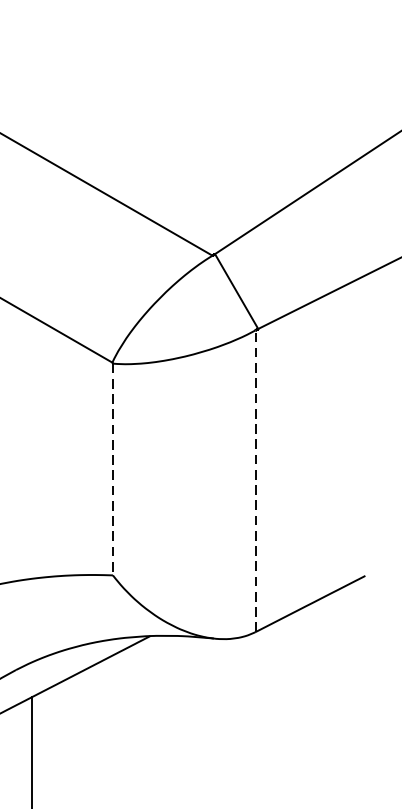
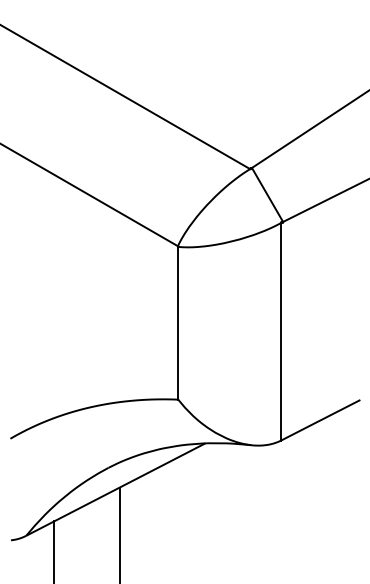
line: (113, 469) -> (178, 323), dashed -> solid
line: (256, 480) -> (281, 331), dashed -> solid

